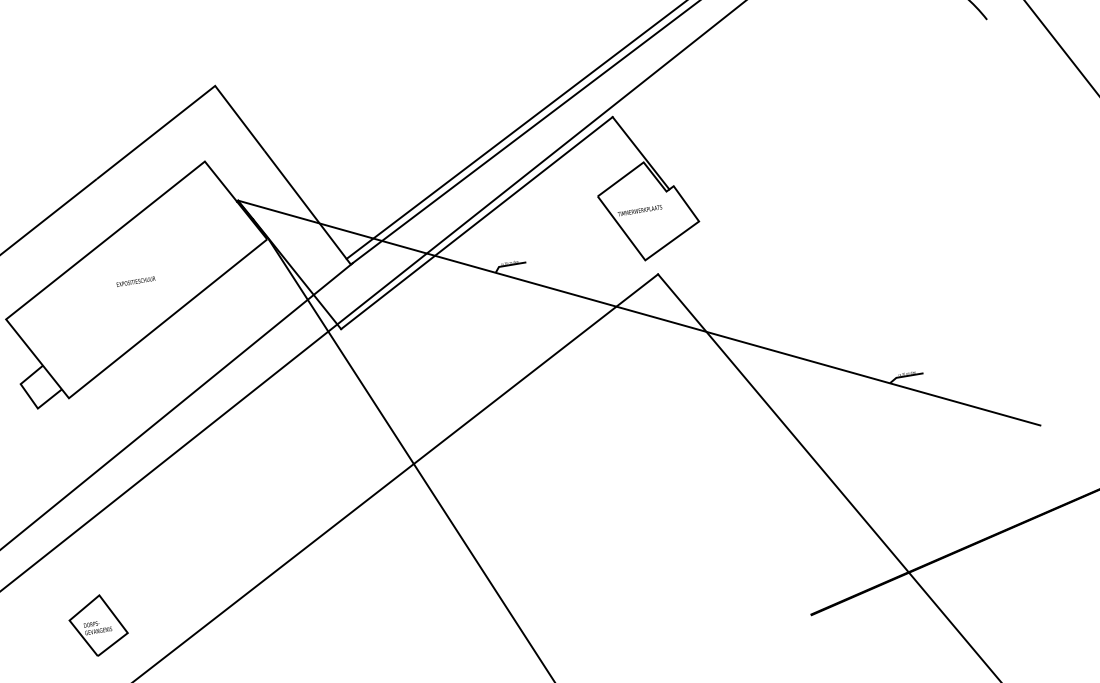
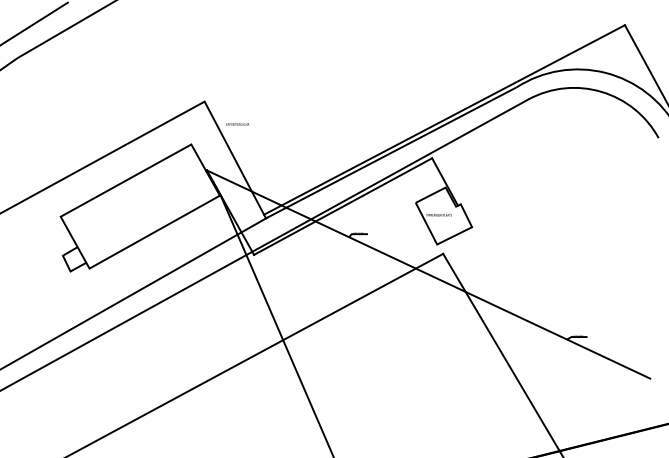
text: (135, 281) -> (237, 124), moved
part: (98, 624) -> (84, 402), removed

